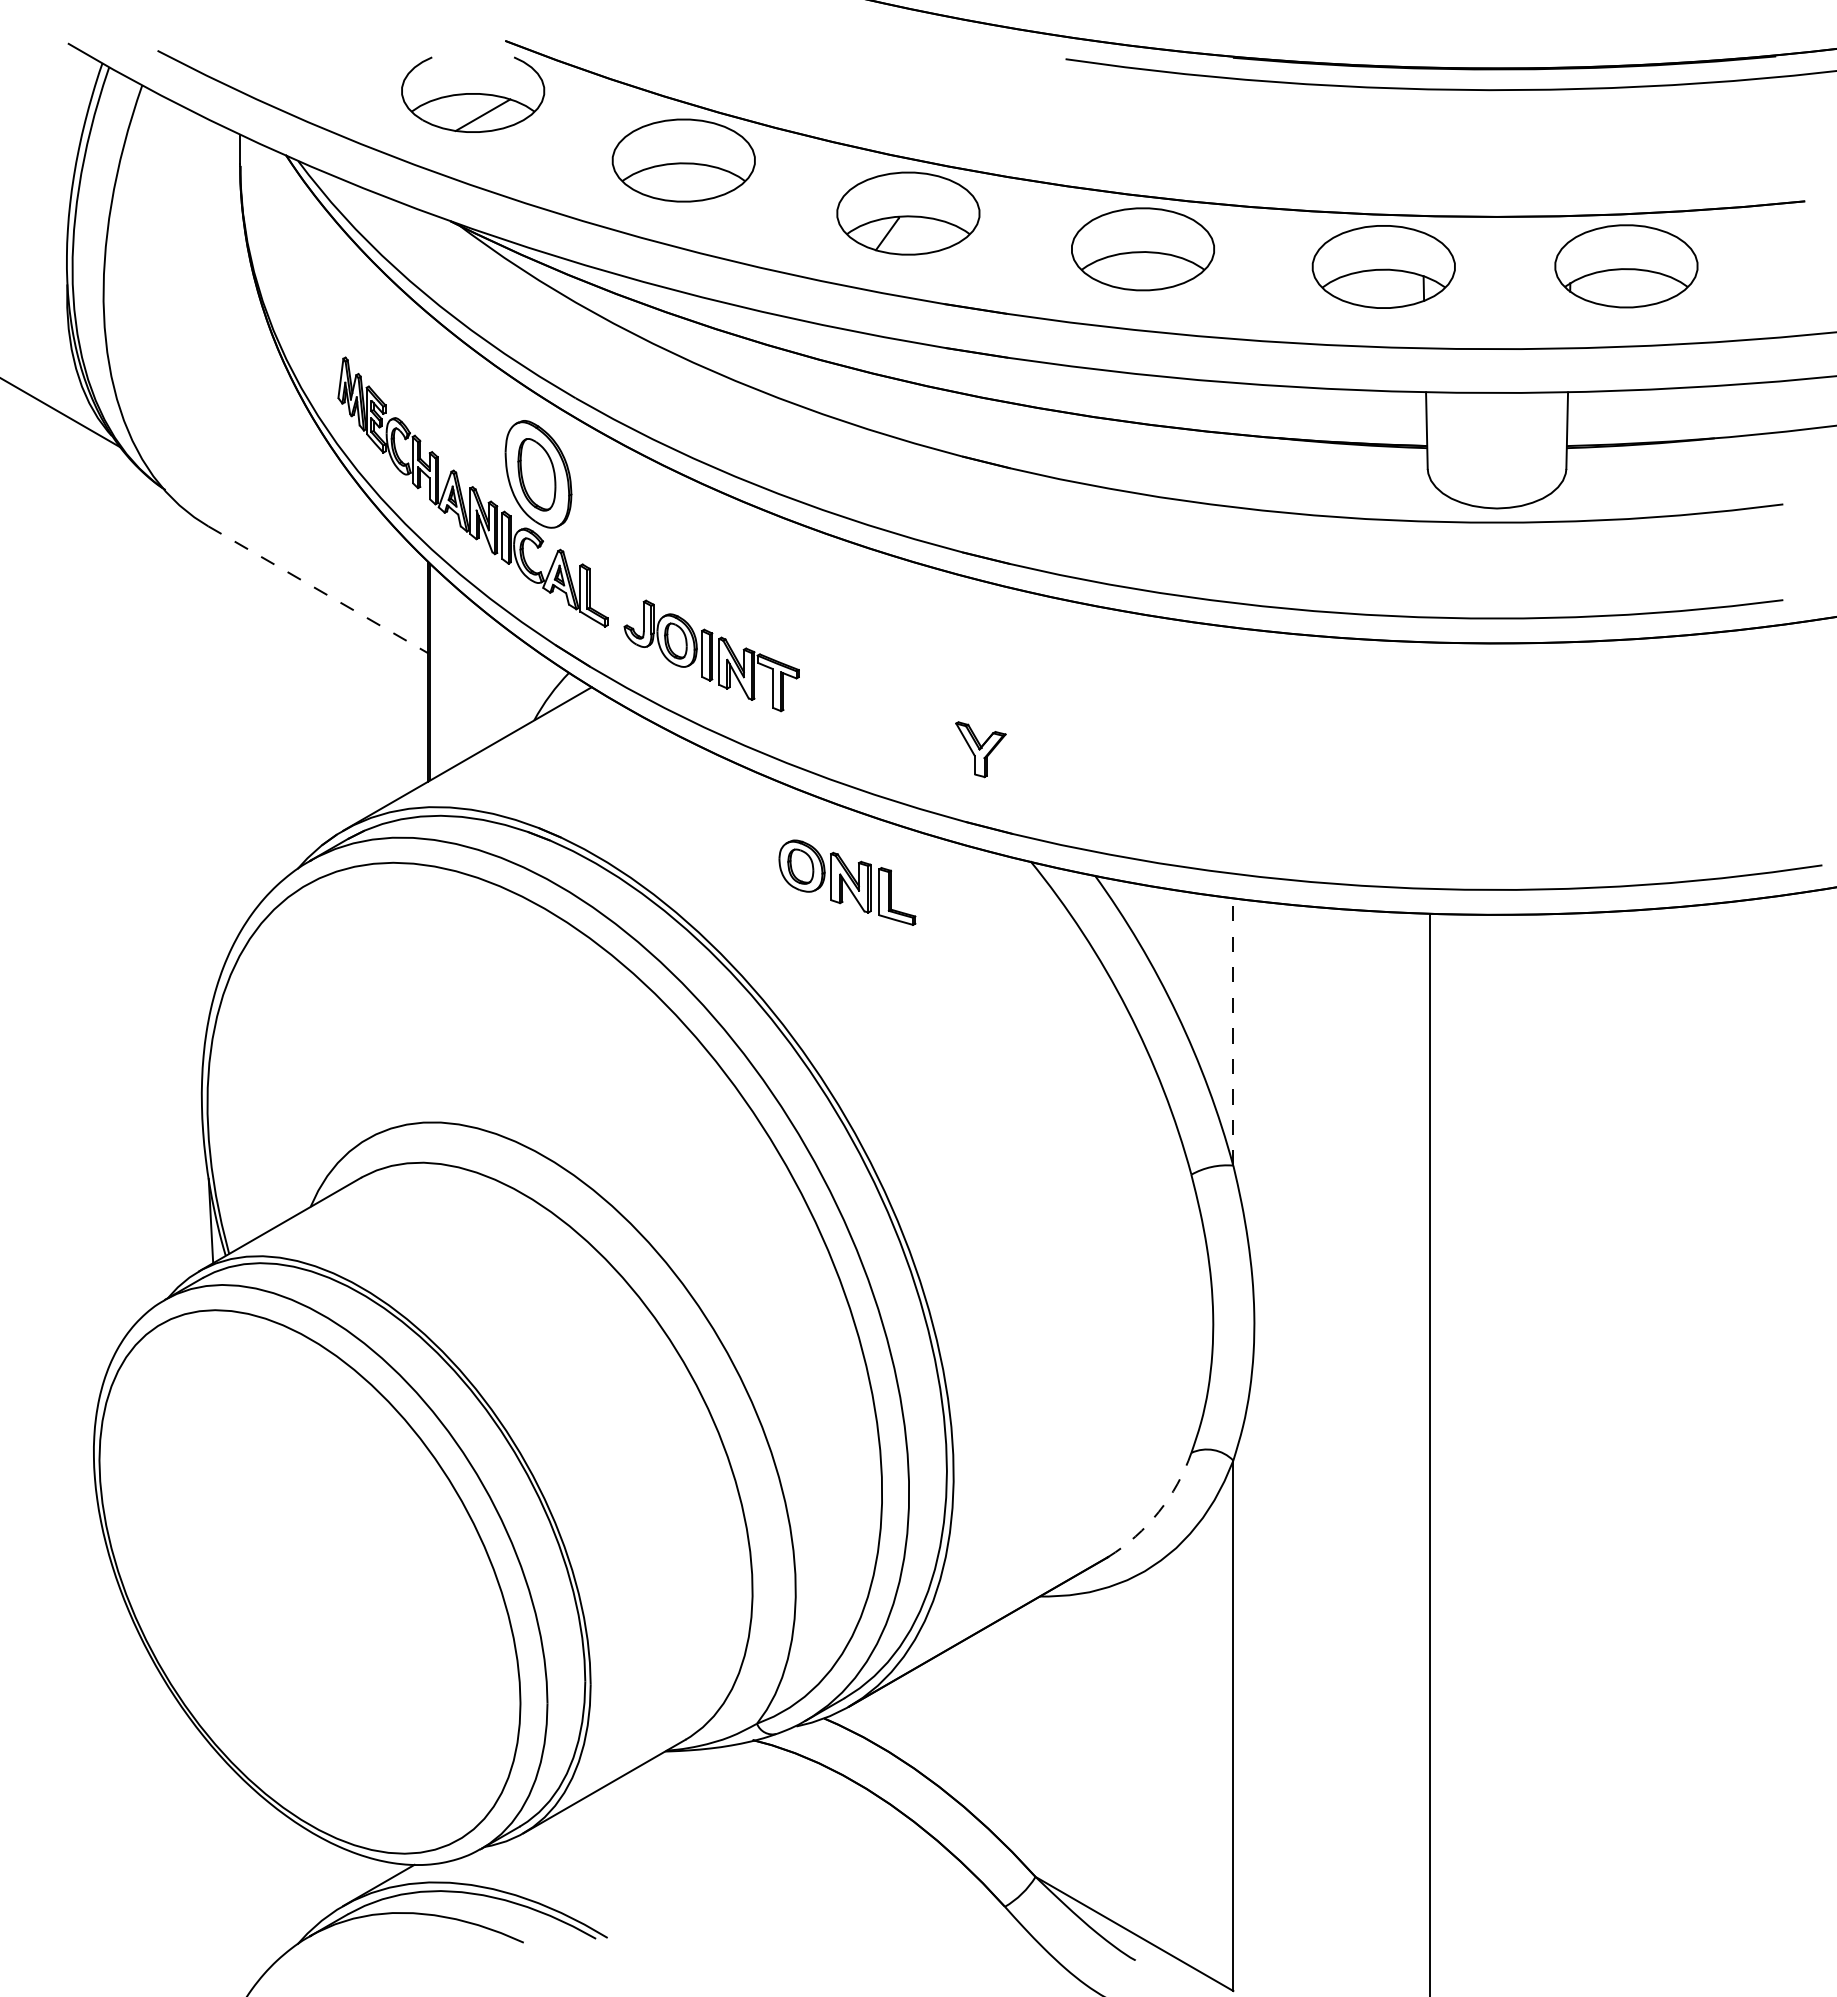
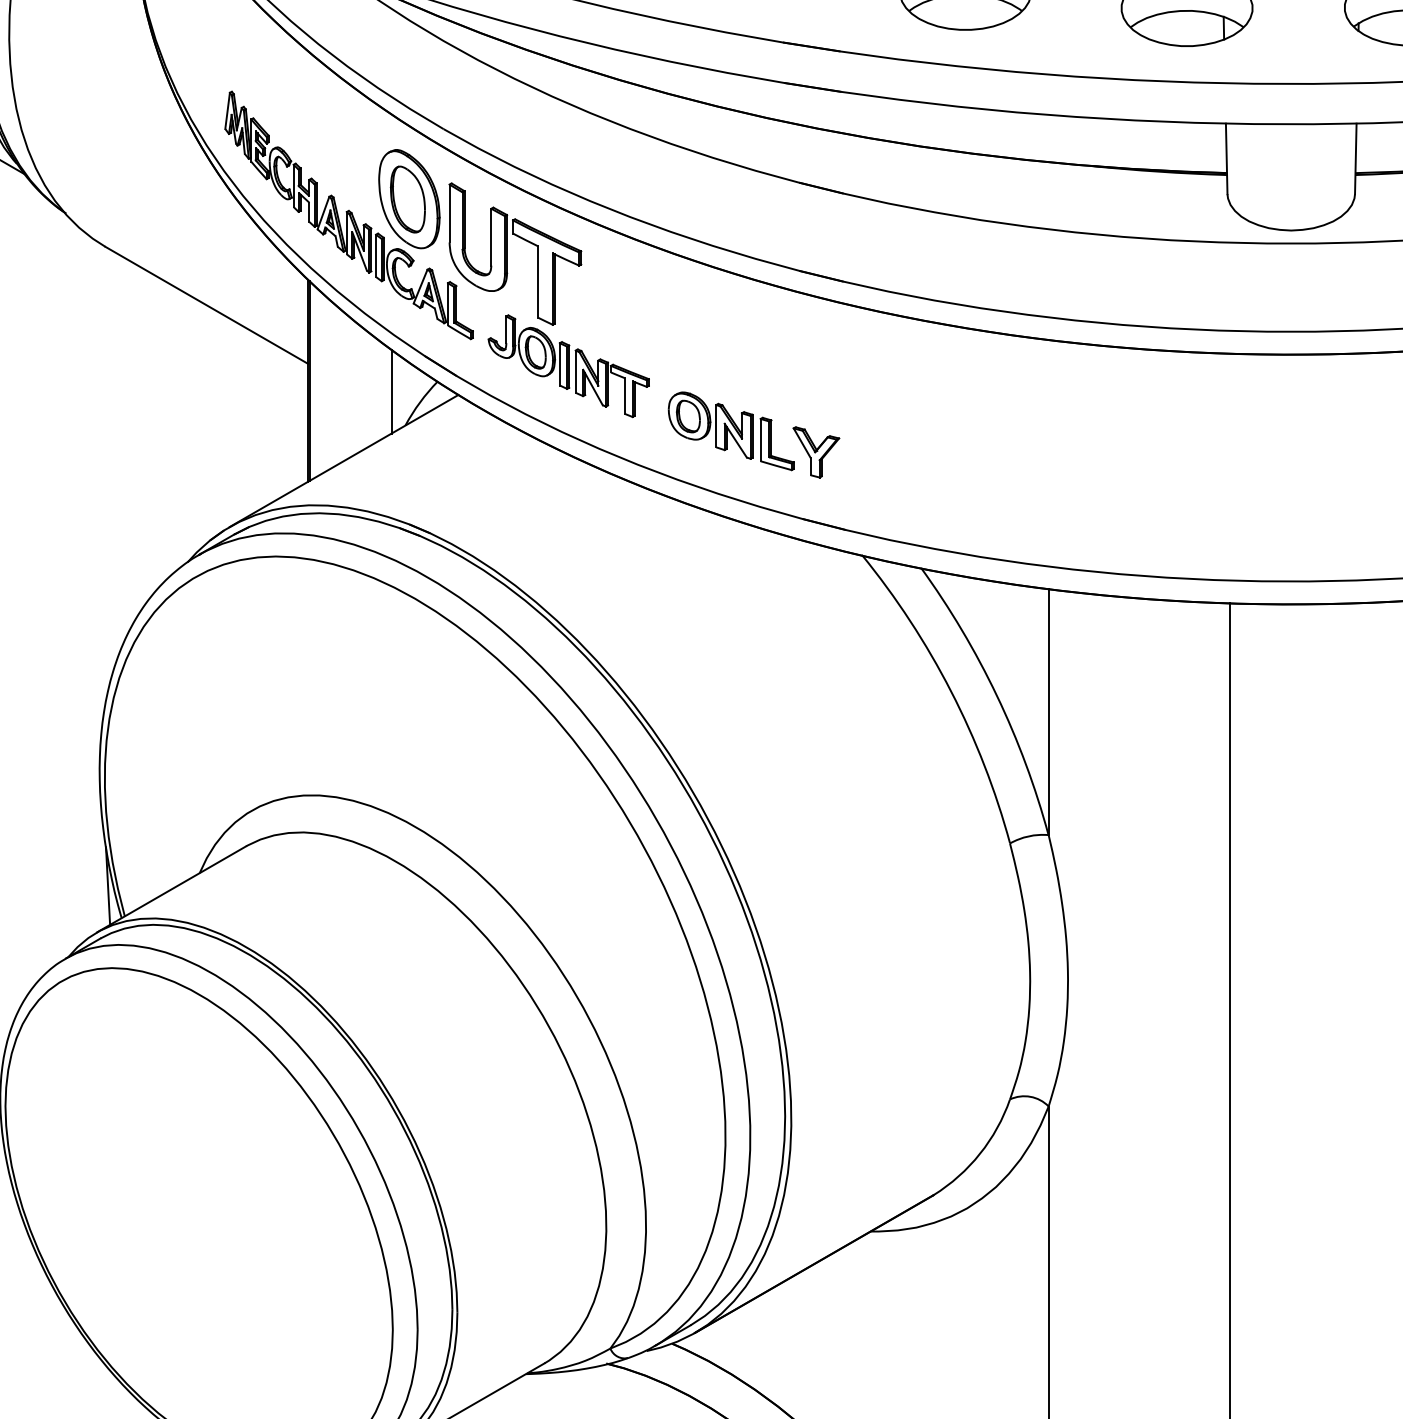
part: (645, 533) -> (507, 253), added
line: (318, 590) -> (206, 305), dashed -> solid
line: (519, 683) -> (391, 391), added
part: (847, 882) -> (731, 431), moved
line: (1233, 1031) -> (1048, 711), dashed -> solid
arc: (1158, 1512) -> (979, 1154), dashed -> solid

